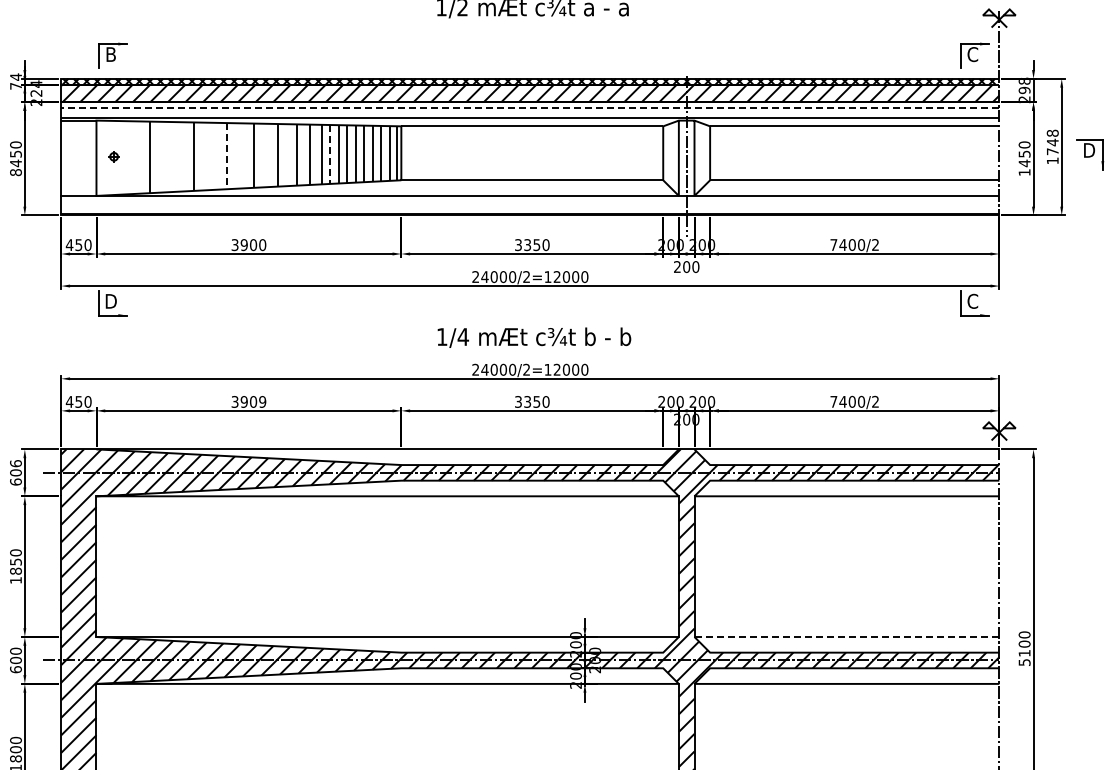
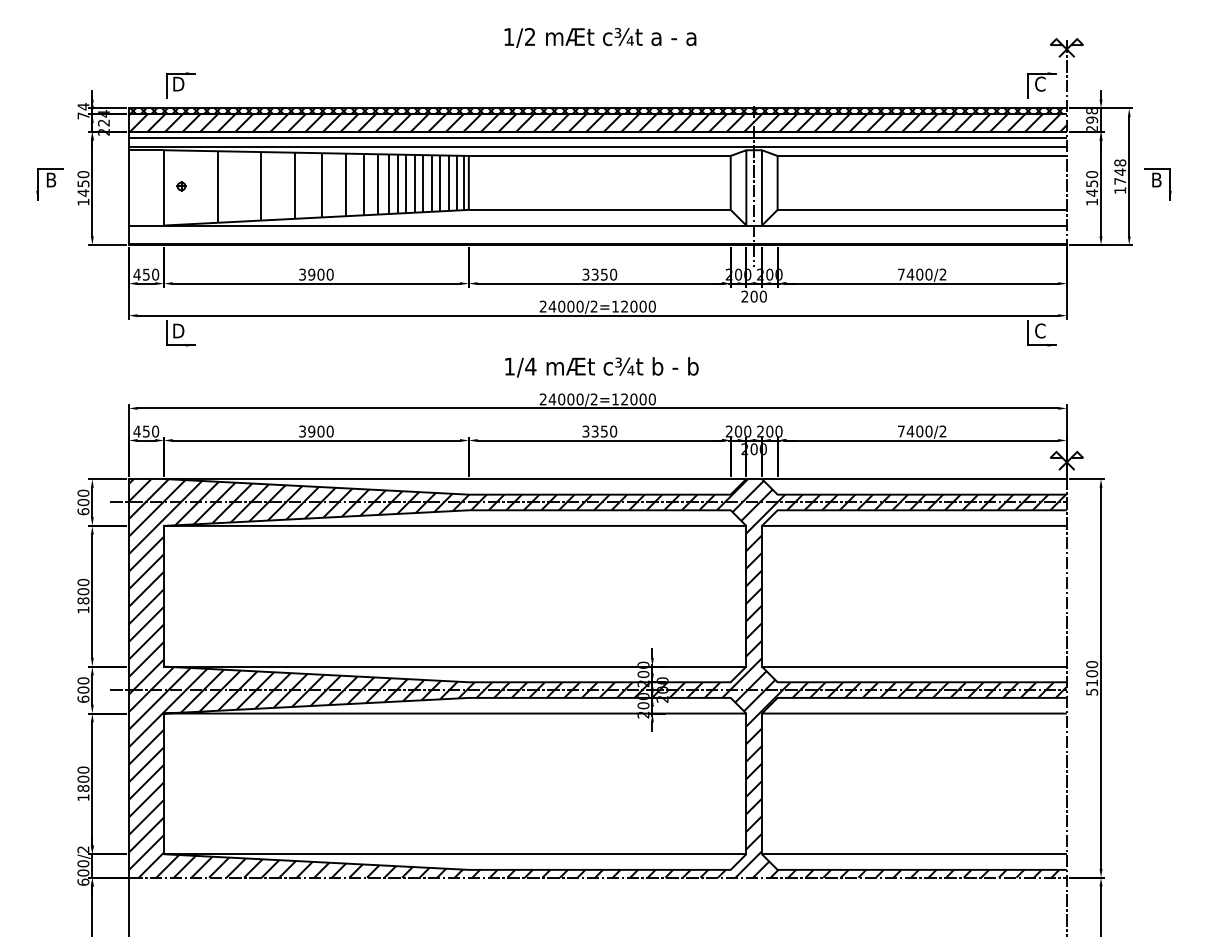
text: (111, 53) -> (178, 83), B -> D
line: (530, 107) -> (597, 137), dashed -> solid
text: (1089, 149) -> (1156, 179), D -> B
line: (330, 154) -> (397, 184), dashed -> solid
line: (227, 156) -> (294, 186), dashed -> solid
text: (16, 171) -> (83, 201), 8450 -> 1450
text: (262, 401) -> (329, 431), 3909 -> 3900
text: (16, 462) -> (83, 492), 606 -> 600
text: (16, 561) -> (83, 591), 1850 -> 1800
line: (846, 636) -> (913, 666), dashed -> solid

